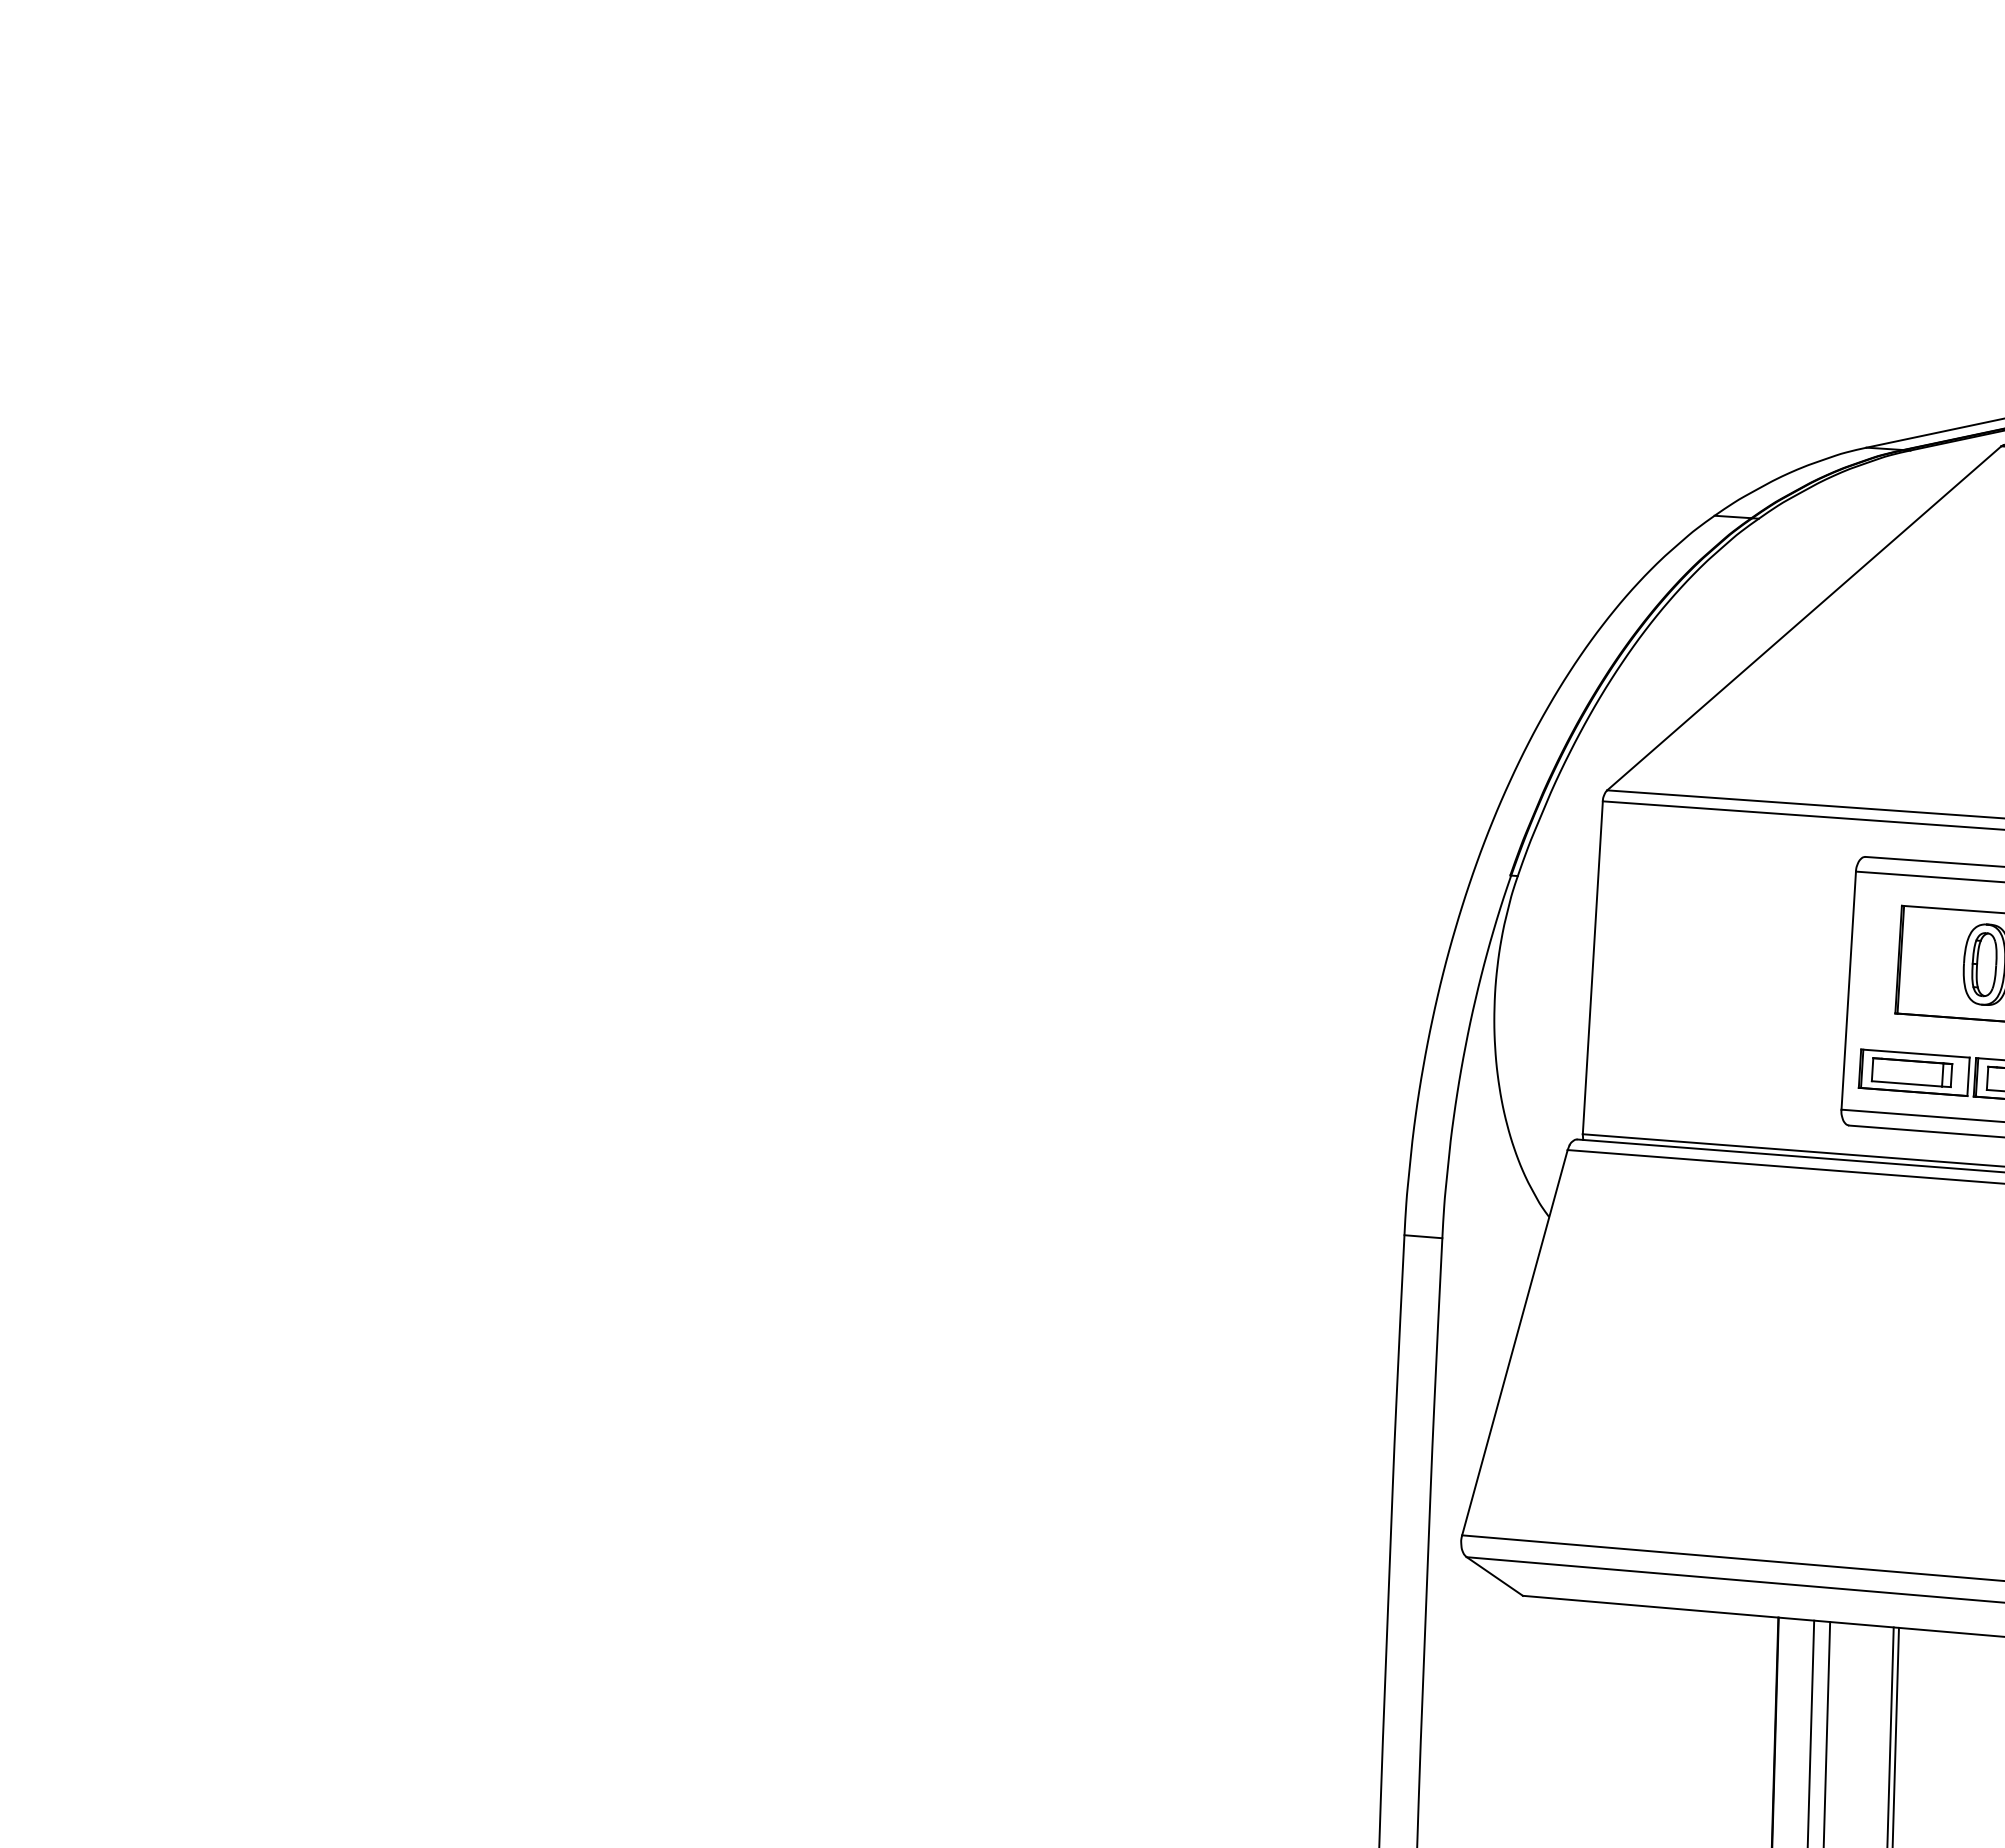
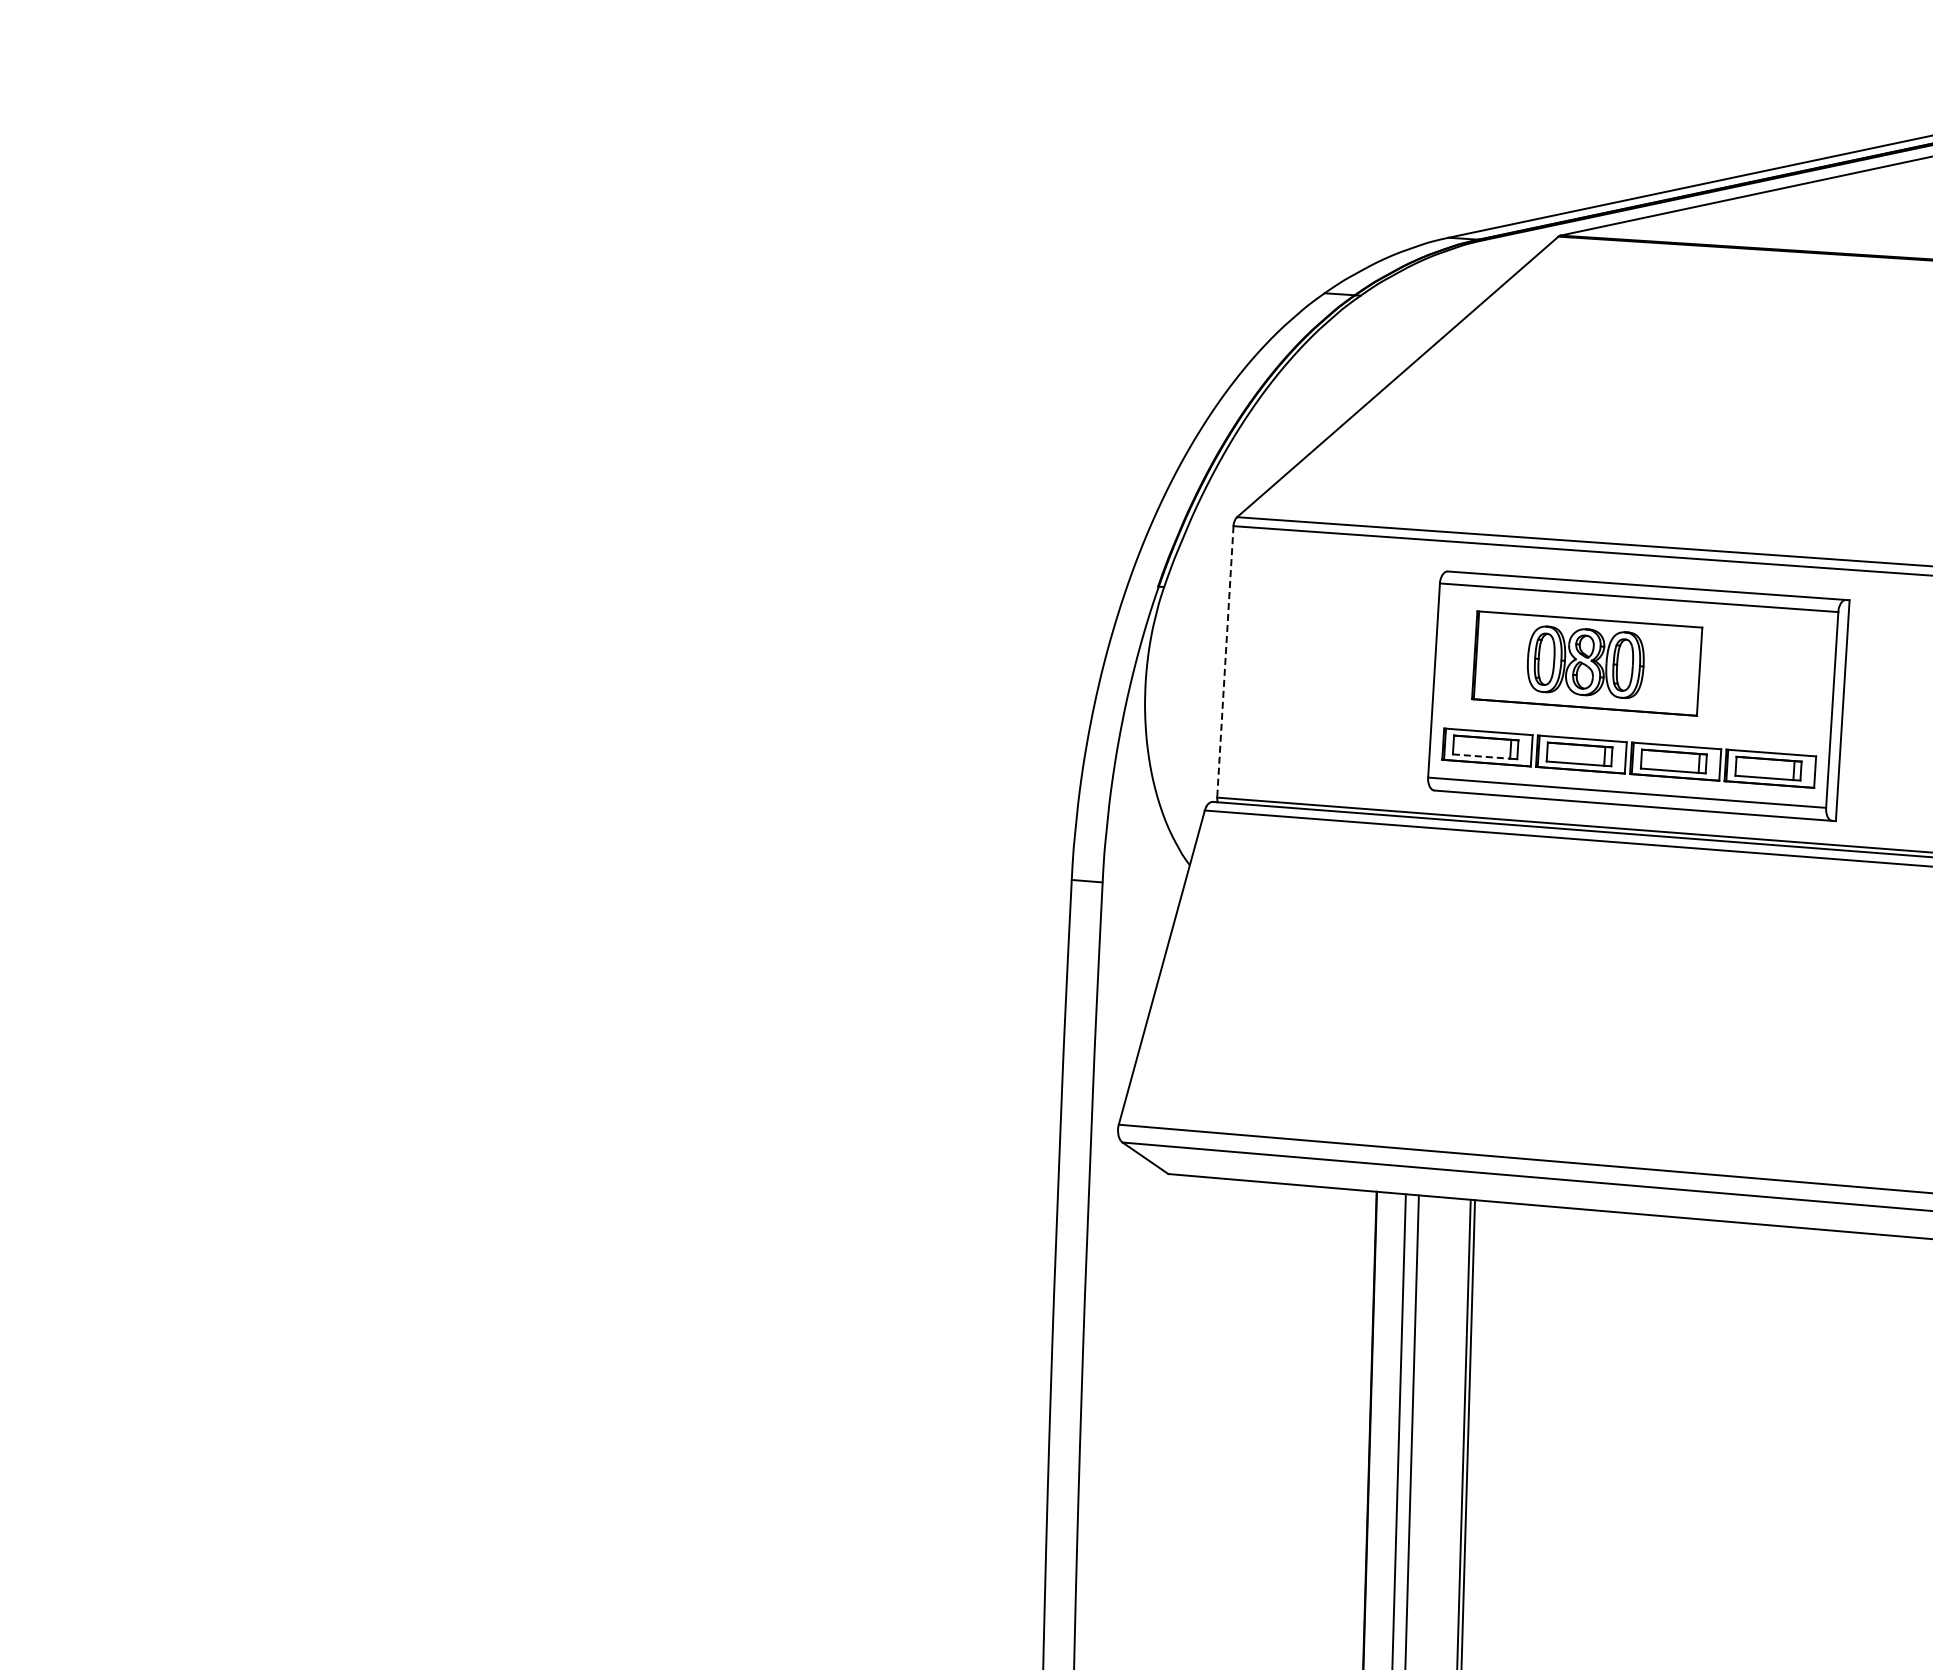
line: (1592, 967) -> (1225, 661), solid -> dashed
line: (1906, 1083) -> (1481, 756), solid -> dashed

